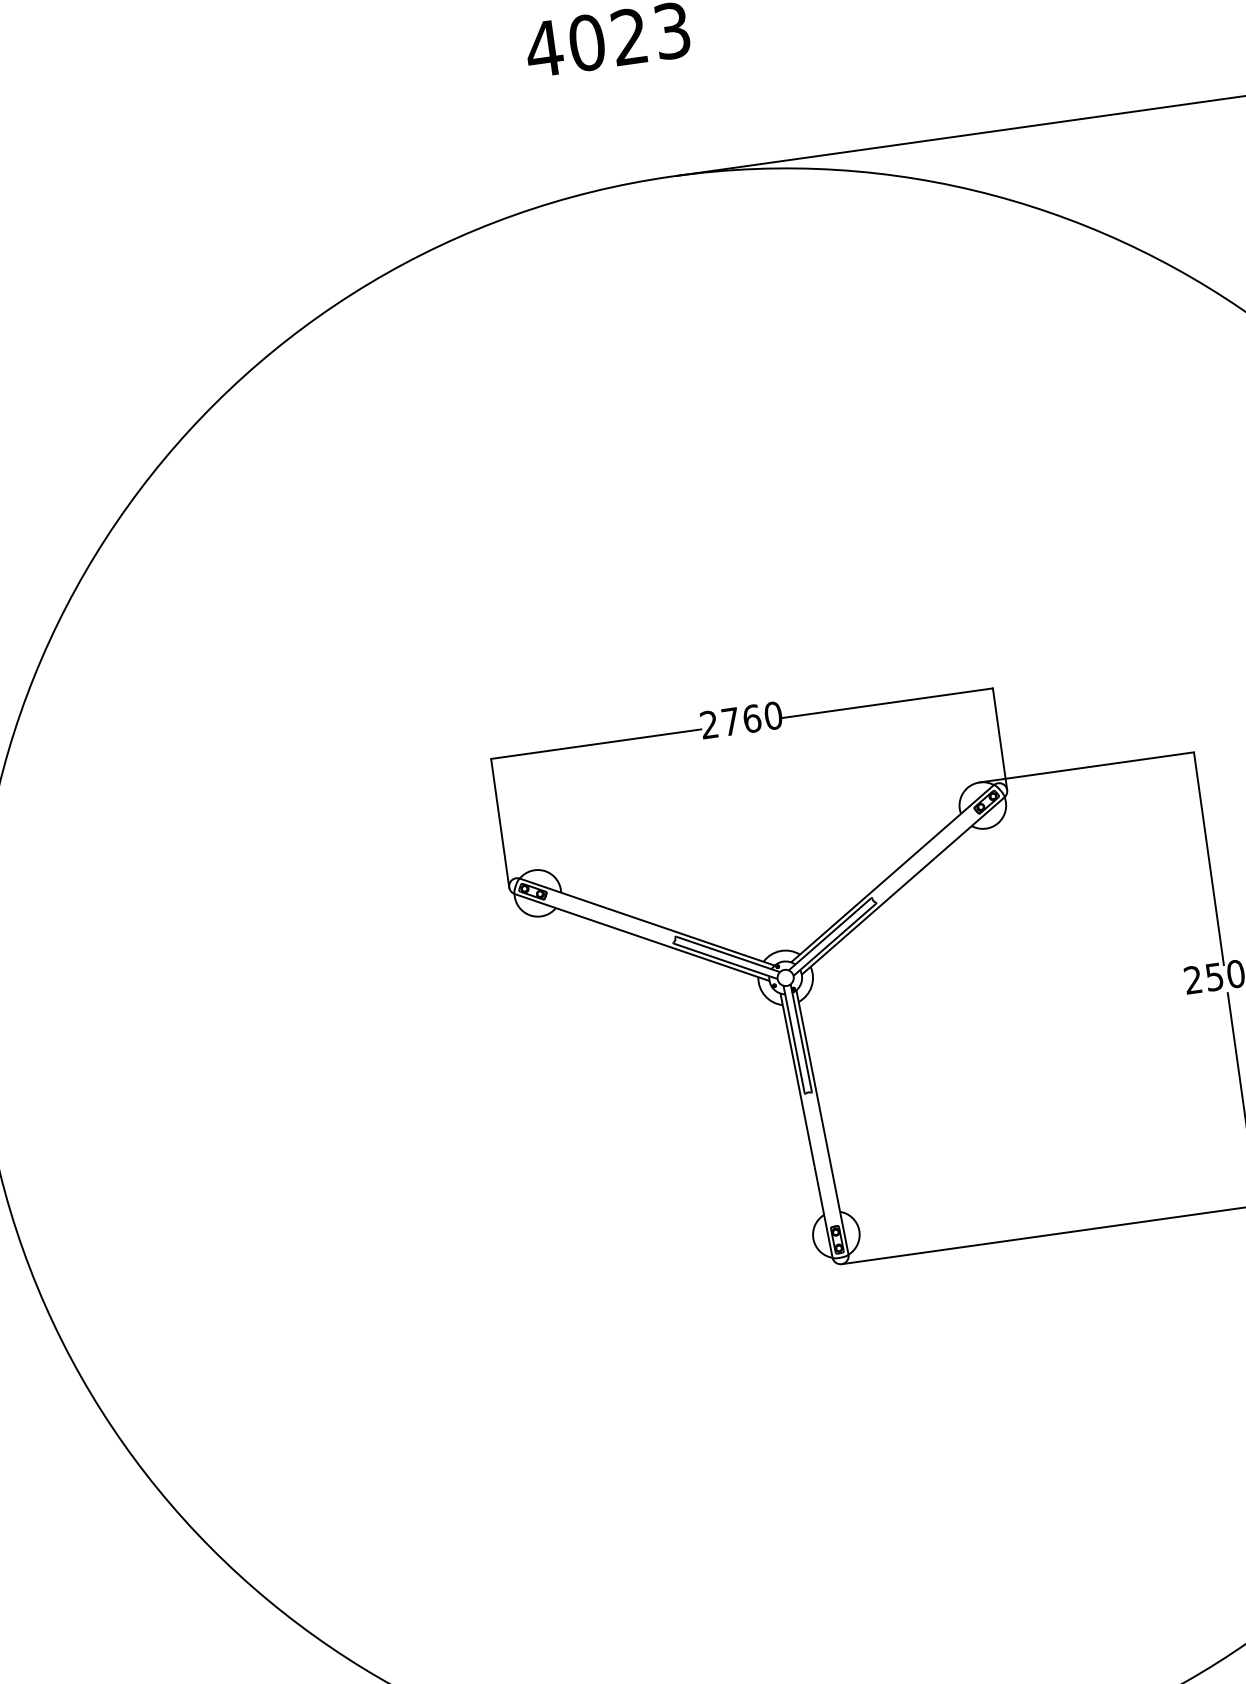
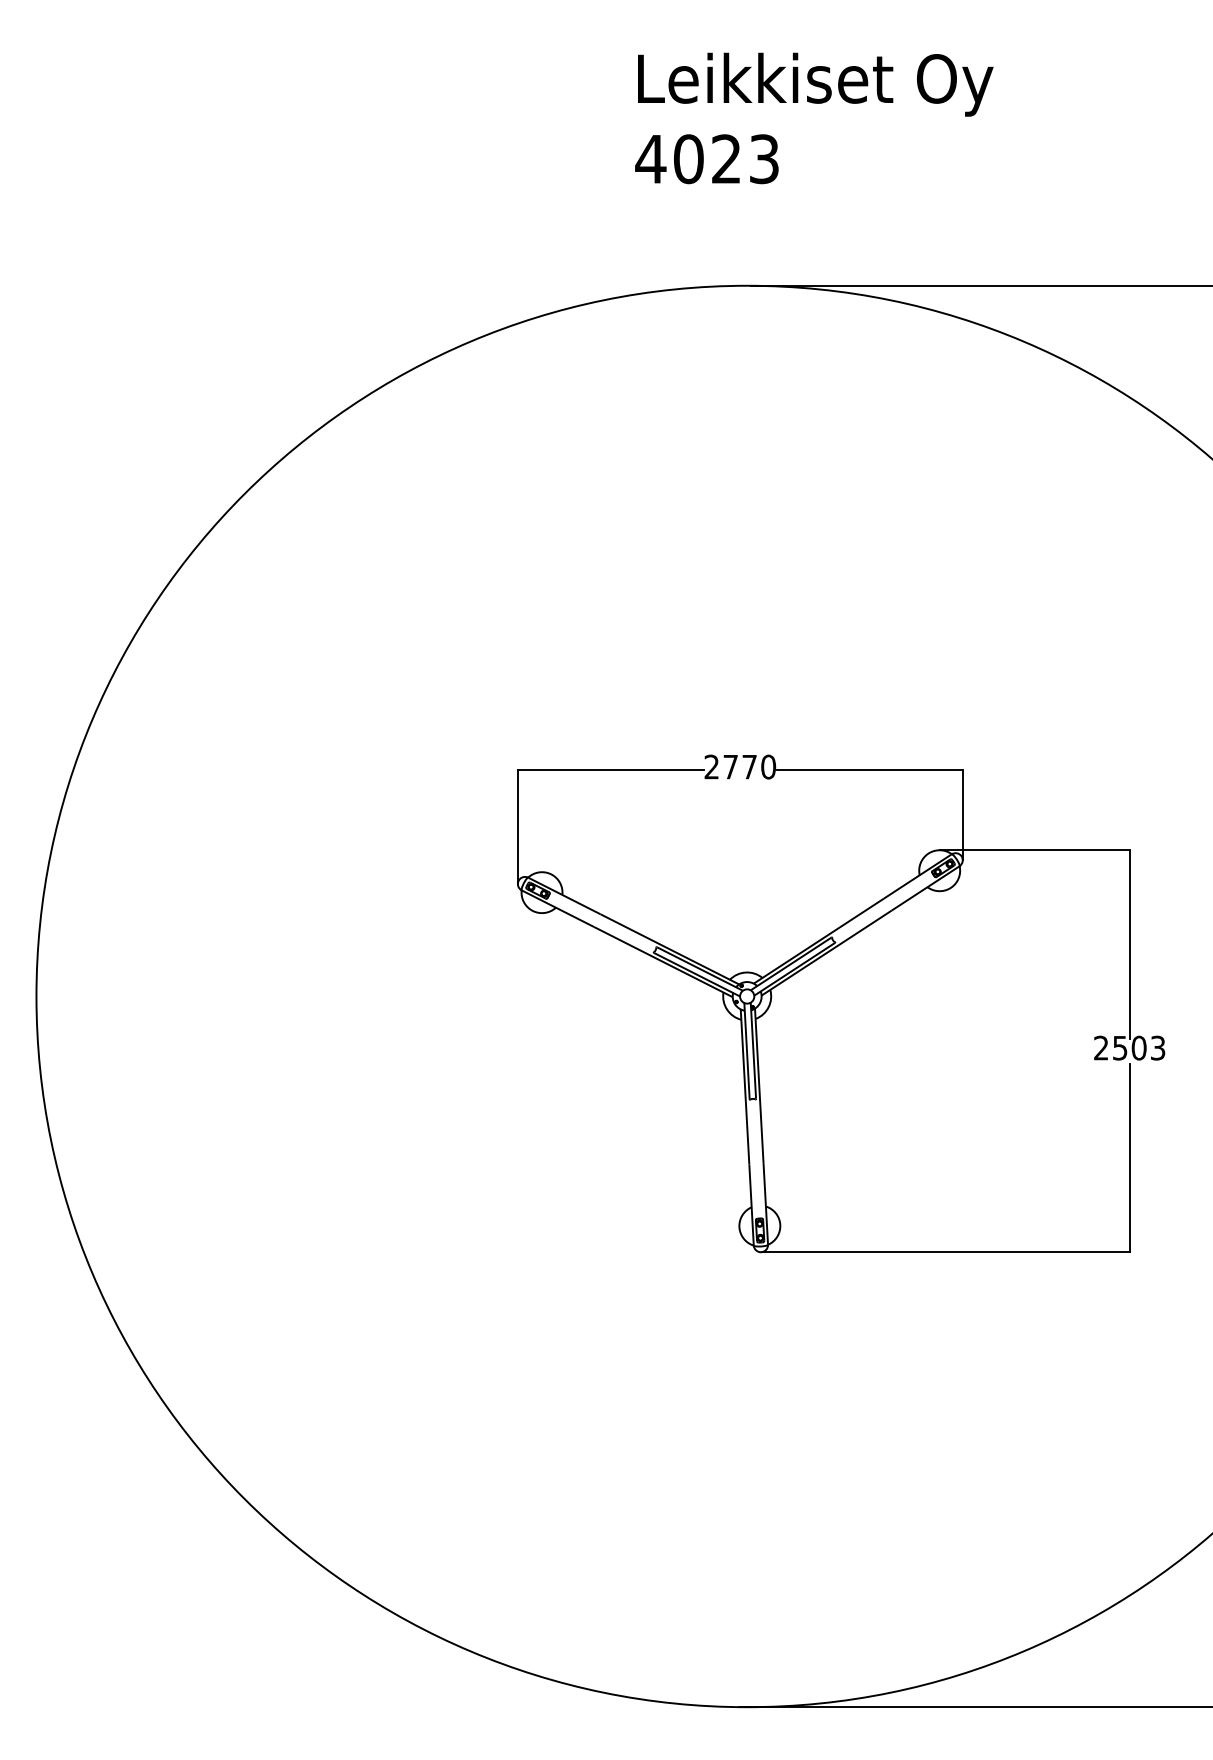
text: (751, 718) -> (749, 766), 2760 -> 2770

